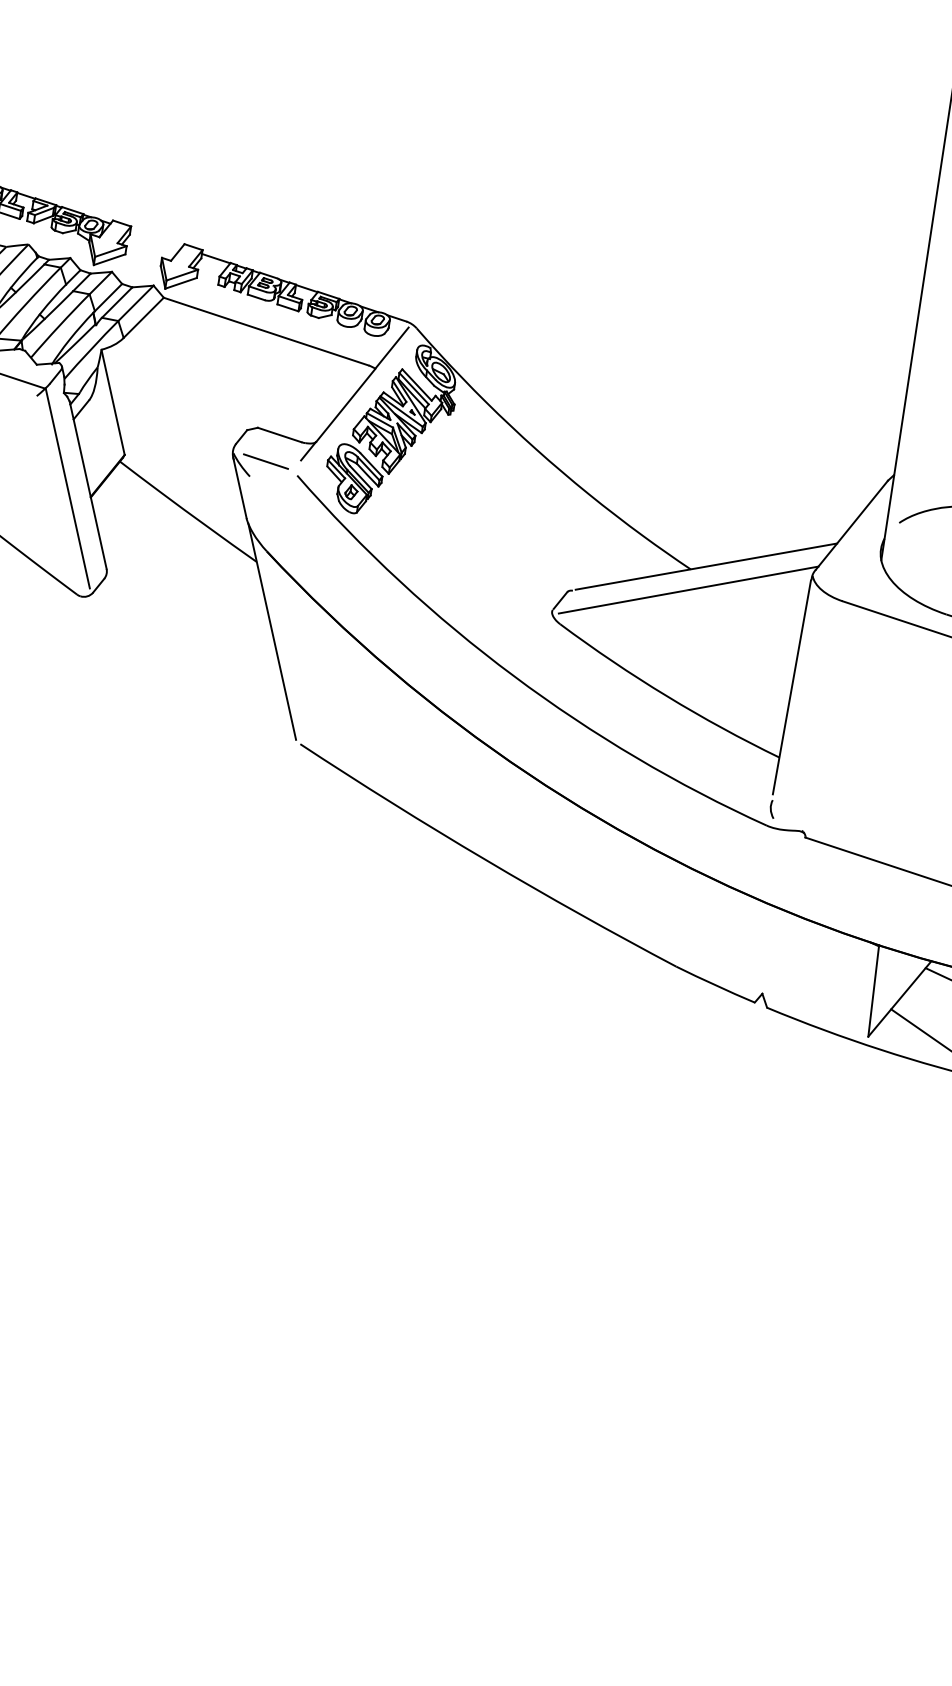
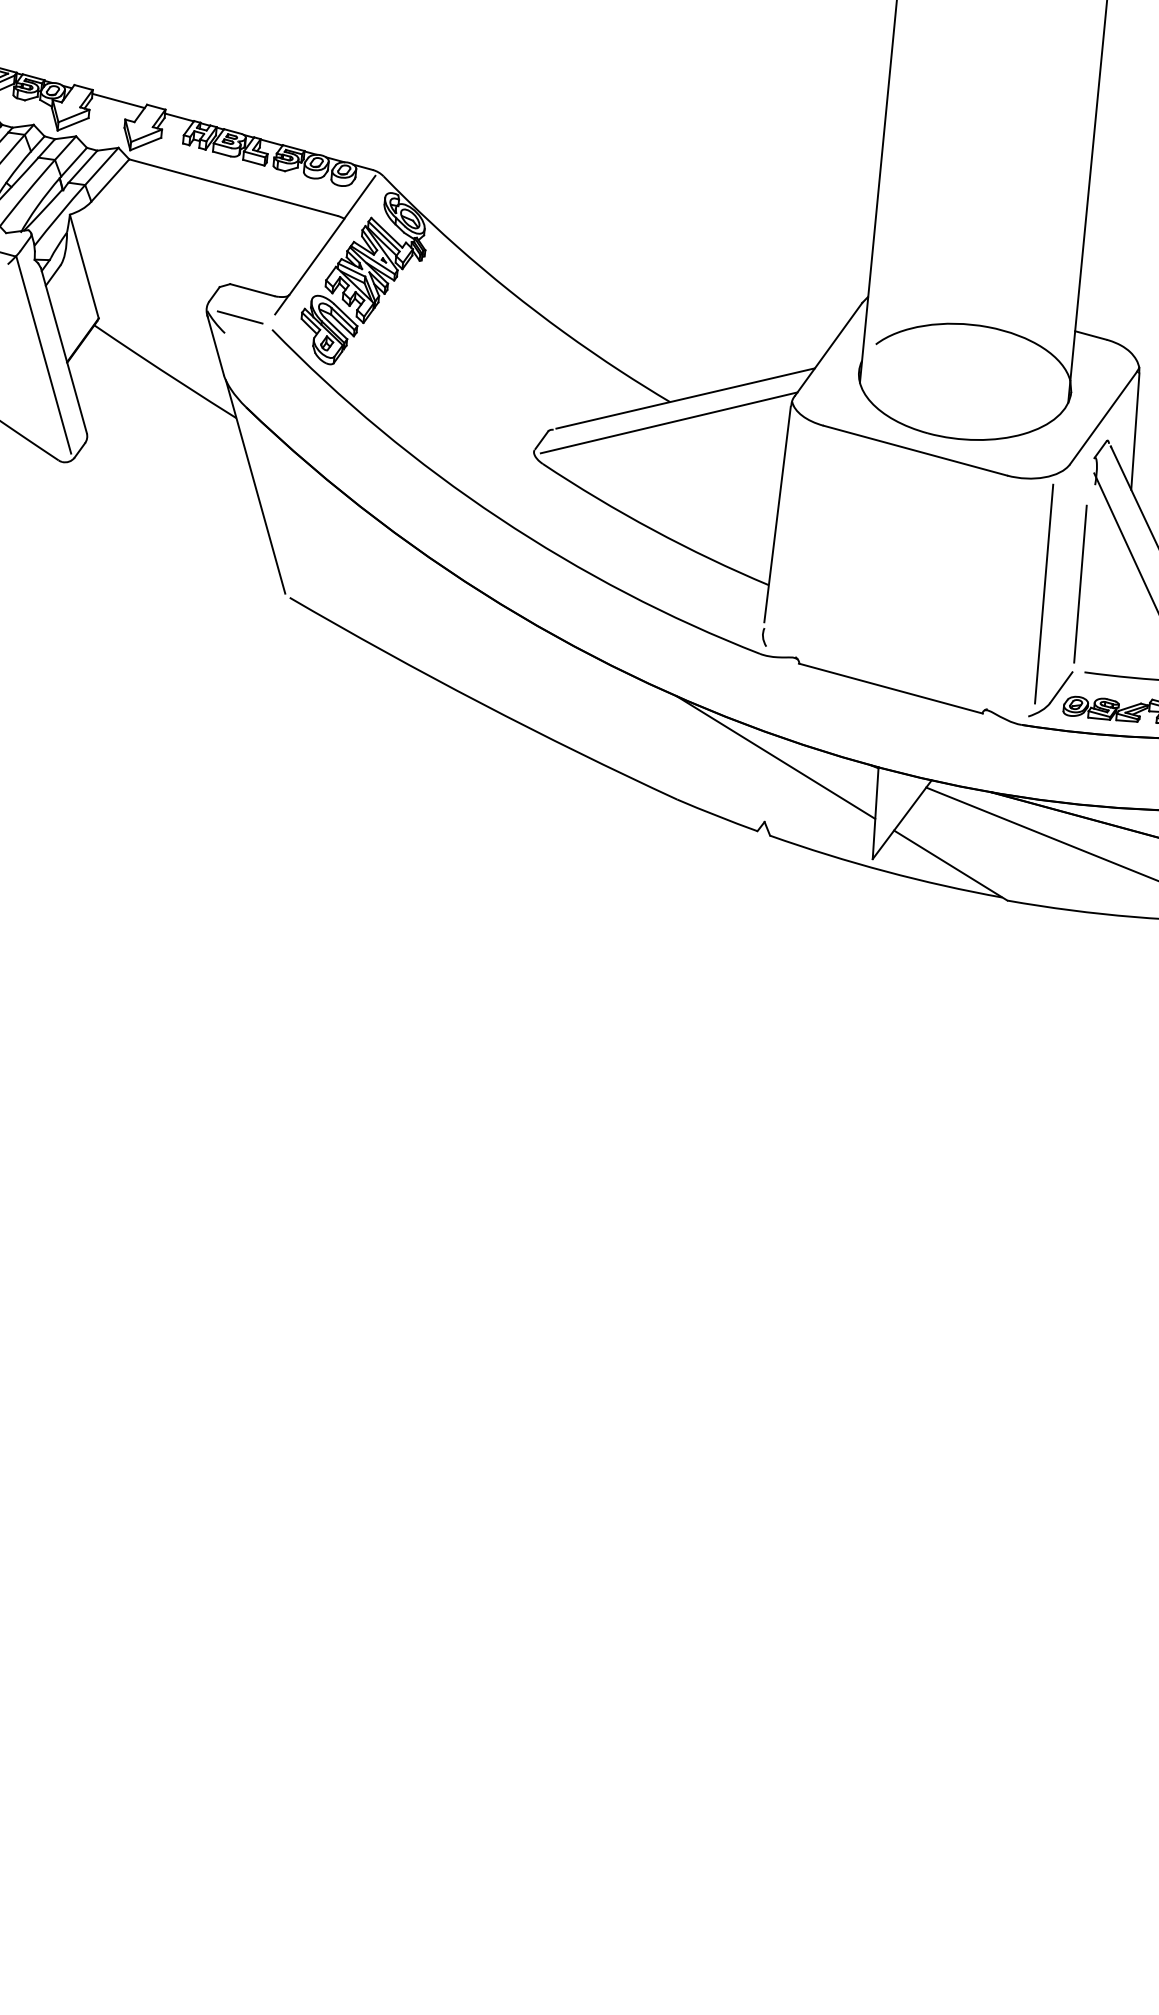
line: (156, 238) -> (118, 100), added
line: (776, 929) -> (775, 757), added

